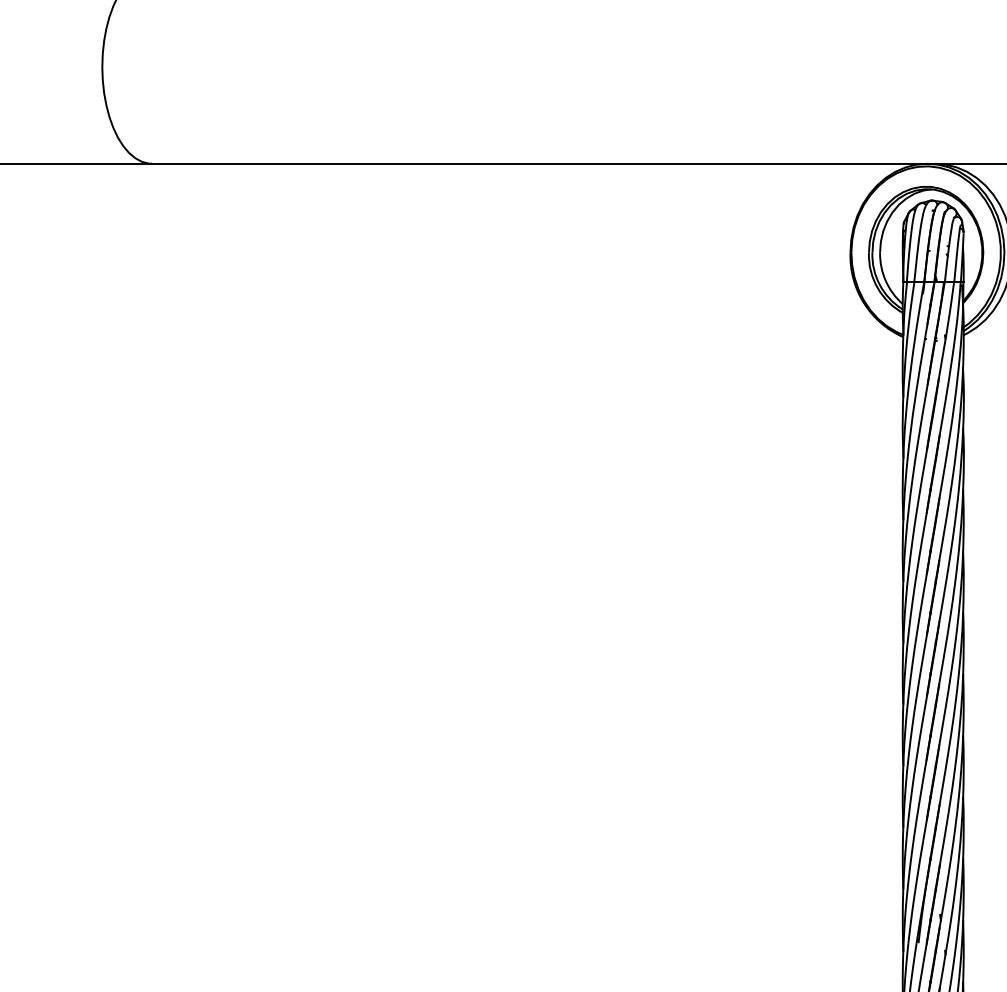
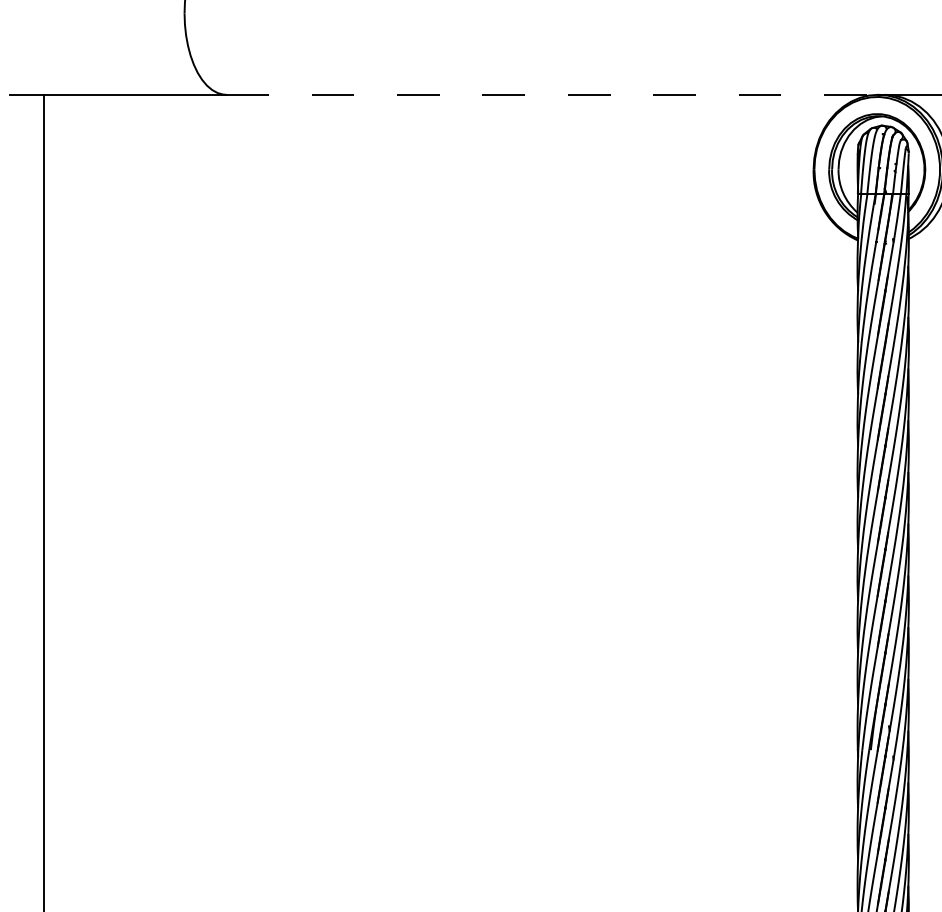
line: (539, 163) -> (552, 94), solid -> dashed

